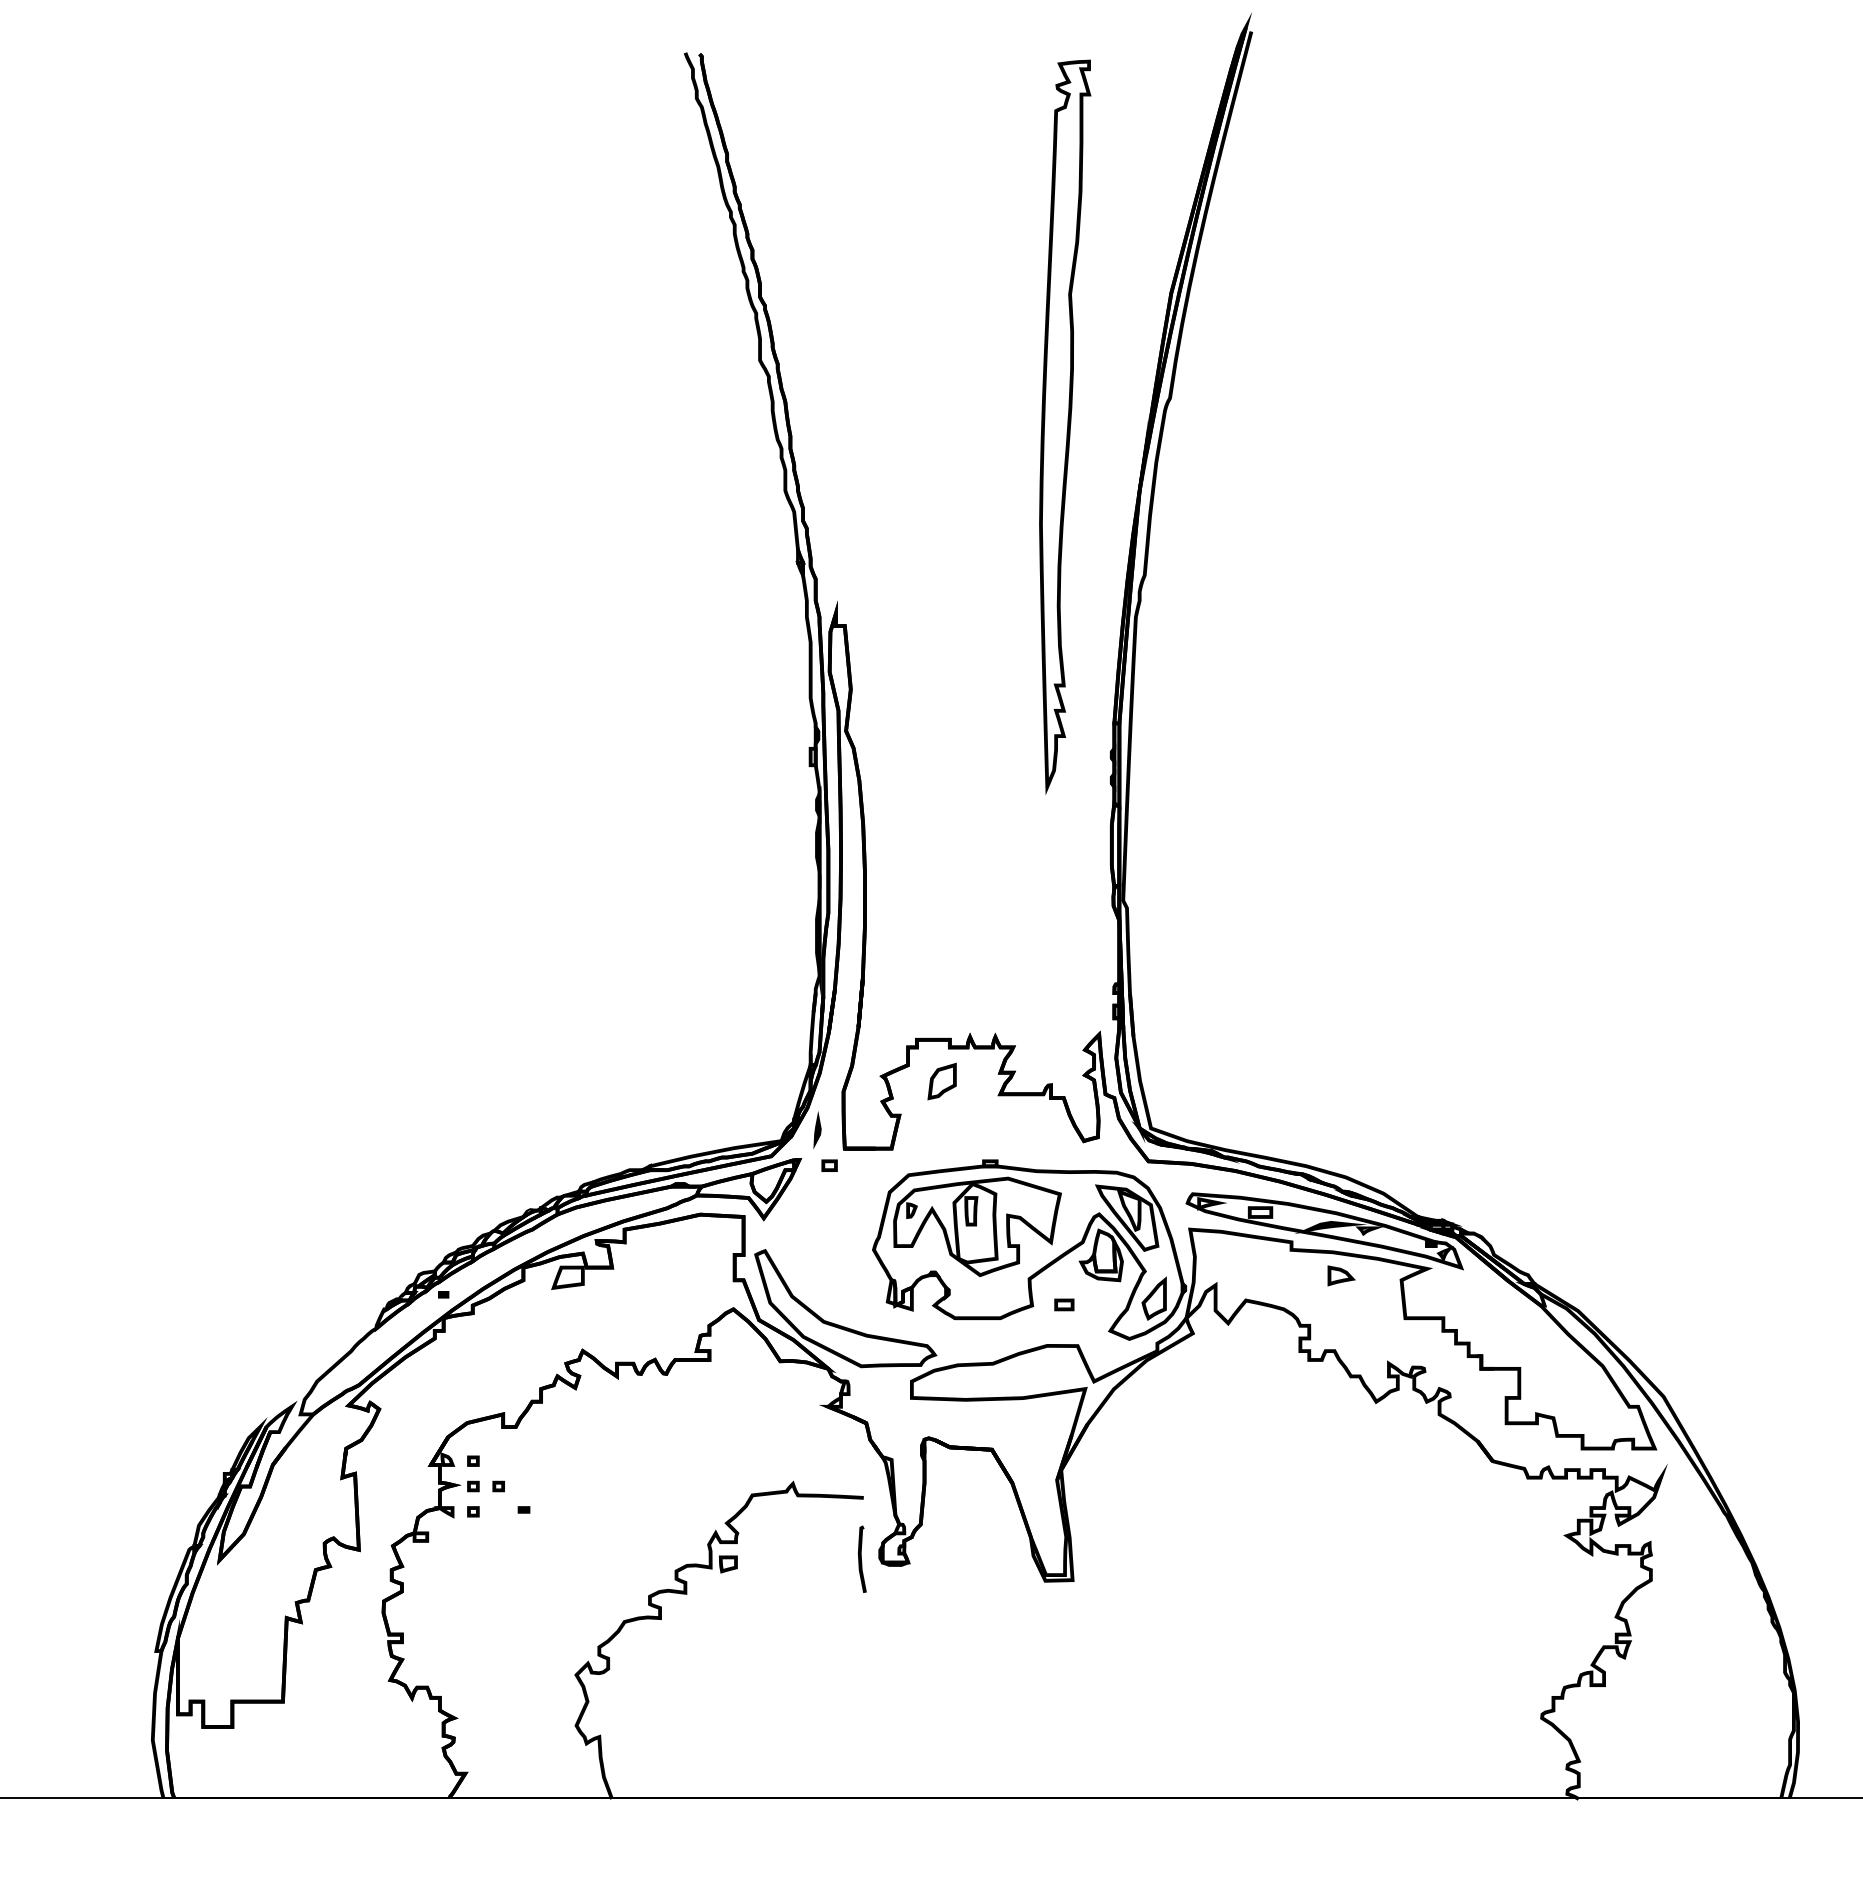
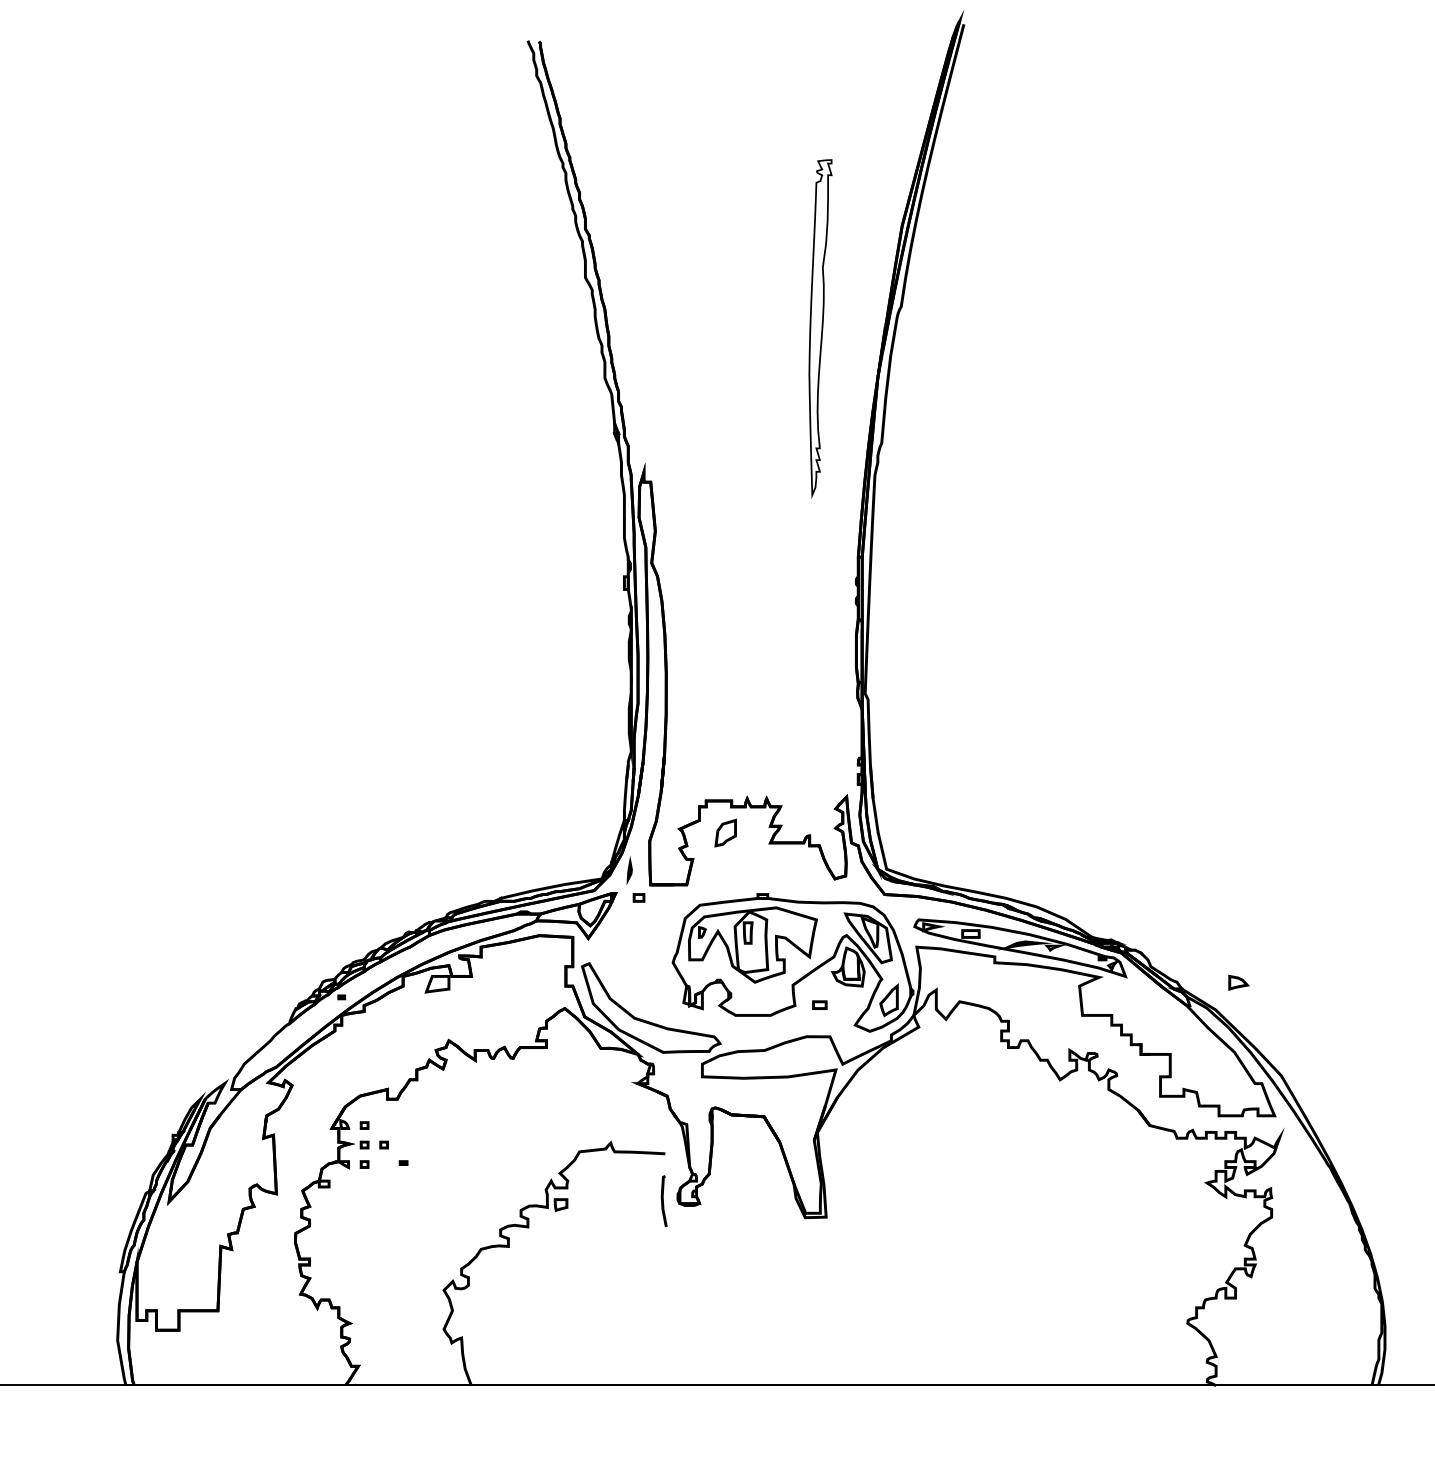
part: (1065, 426) -> (820, 328), size x0.6
part: (1341, 1275) -> (1238, 982), moved

